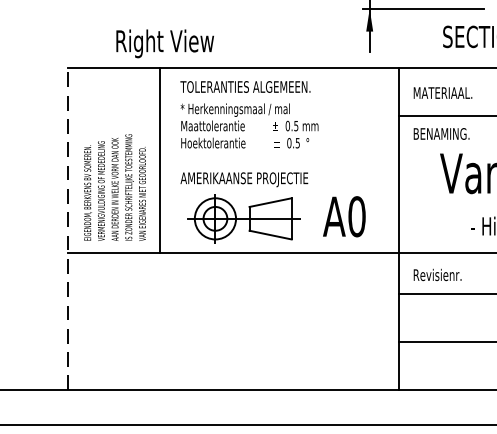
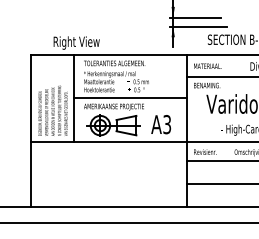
line: (279, 161) -> (130, 98), added
text: (357, 216) -> (167, 124), A0 -> A3
line: (69, 229) -> (31, 130), dashed -> solid

